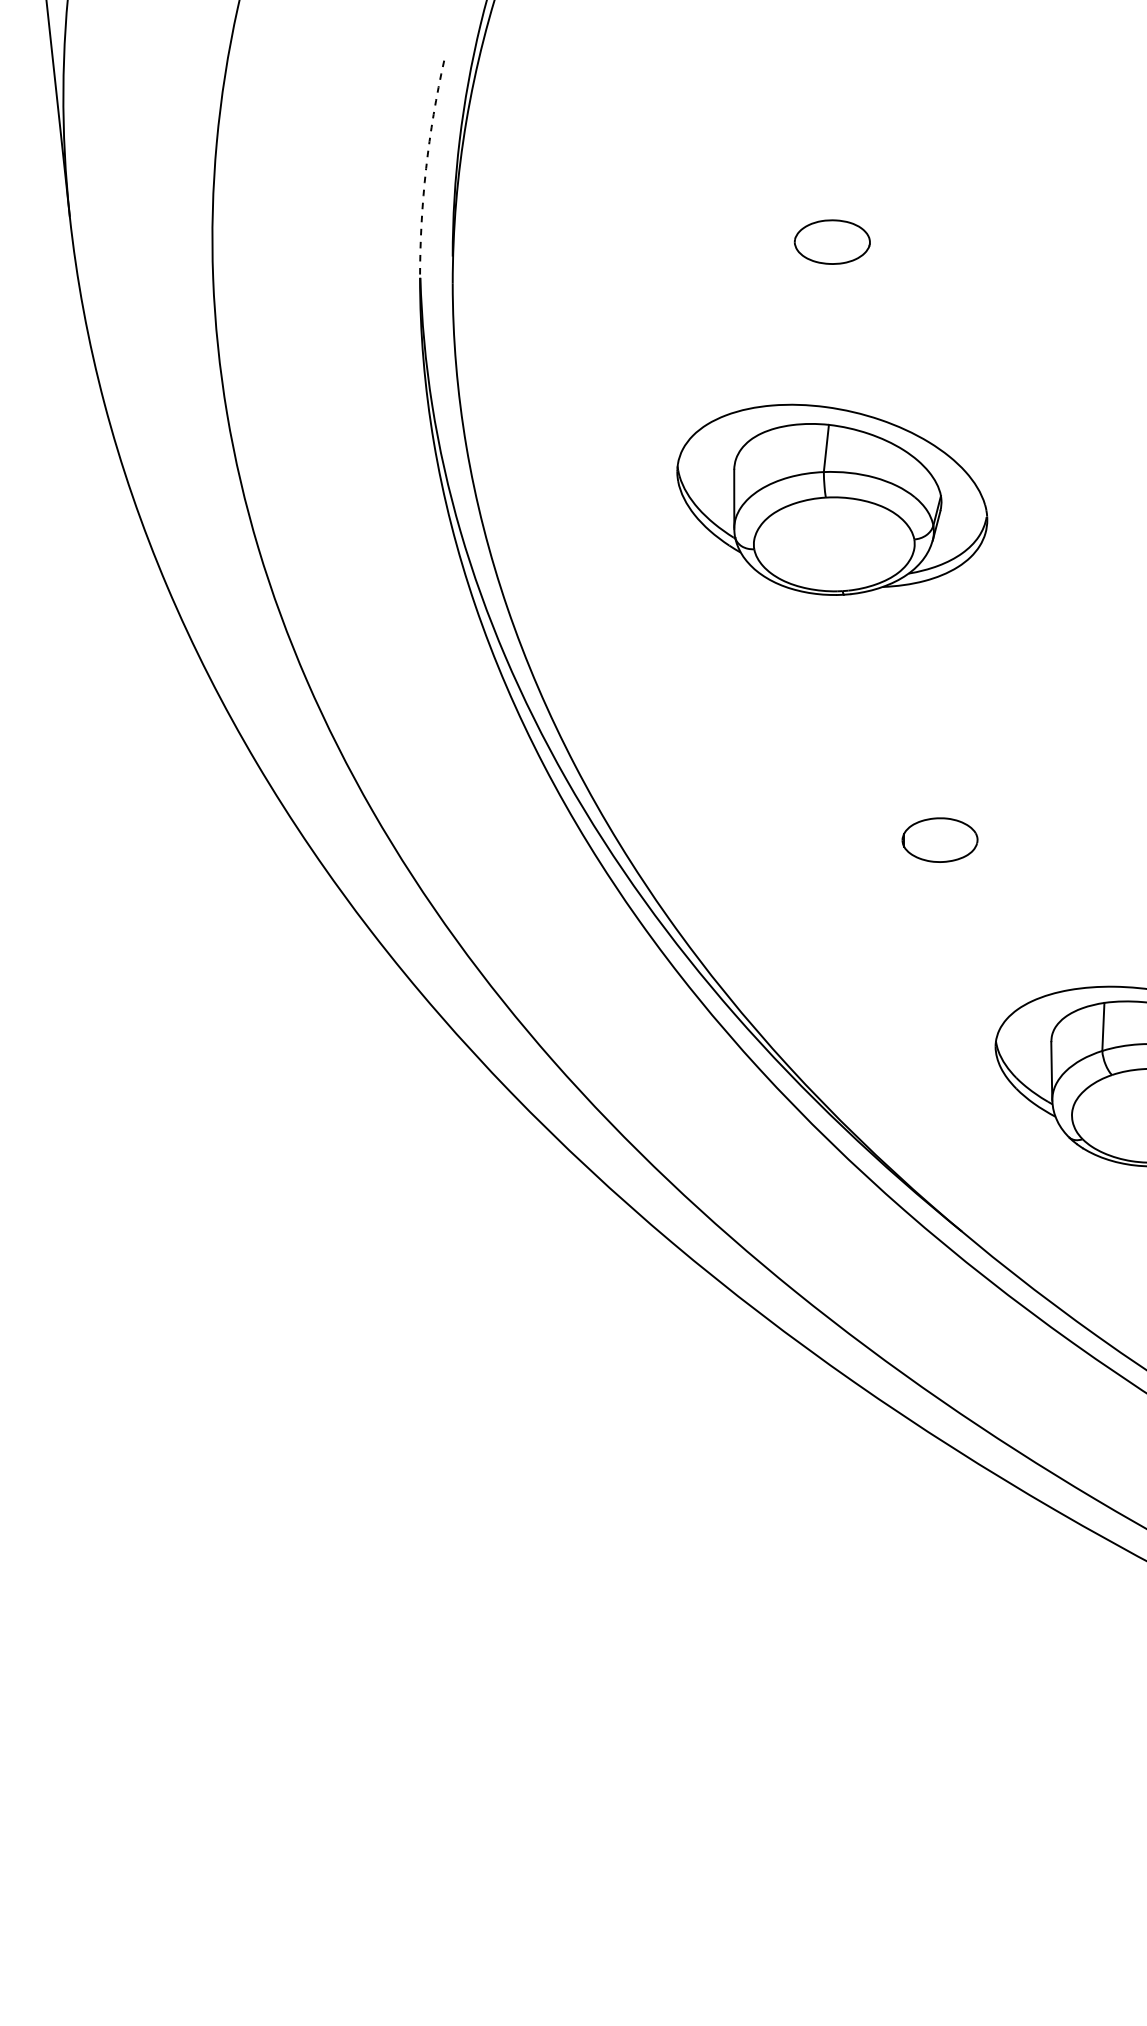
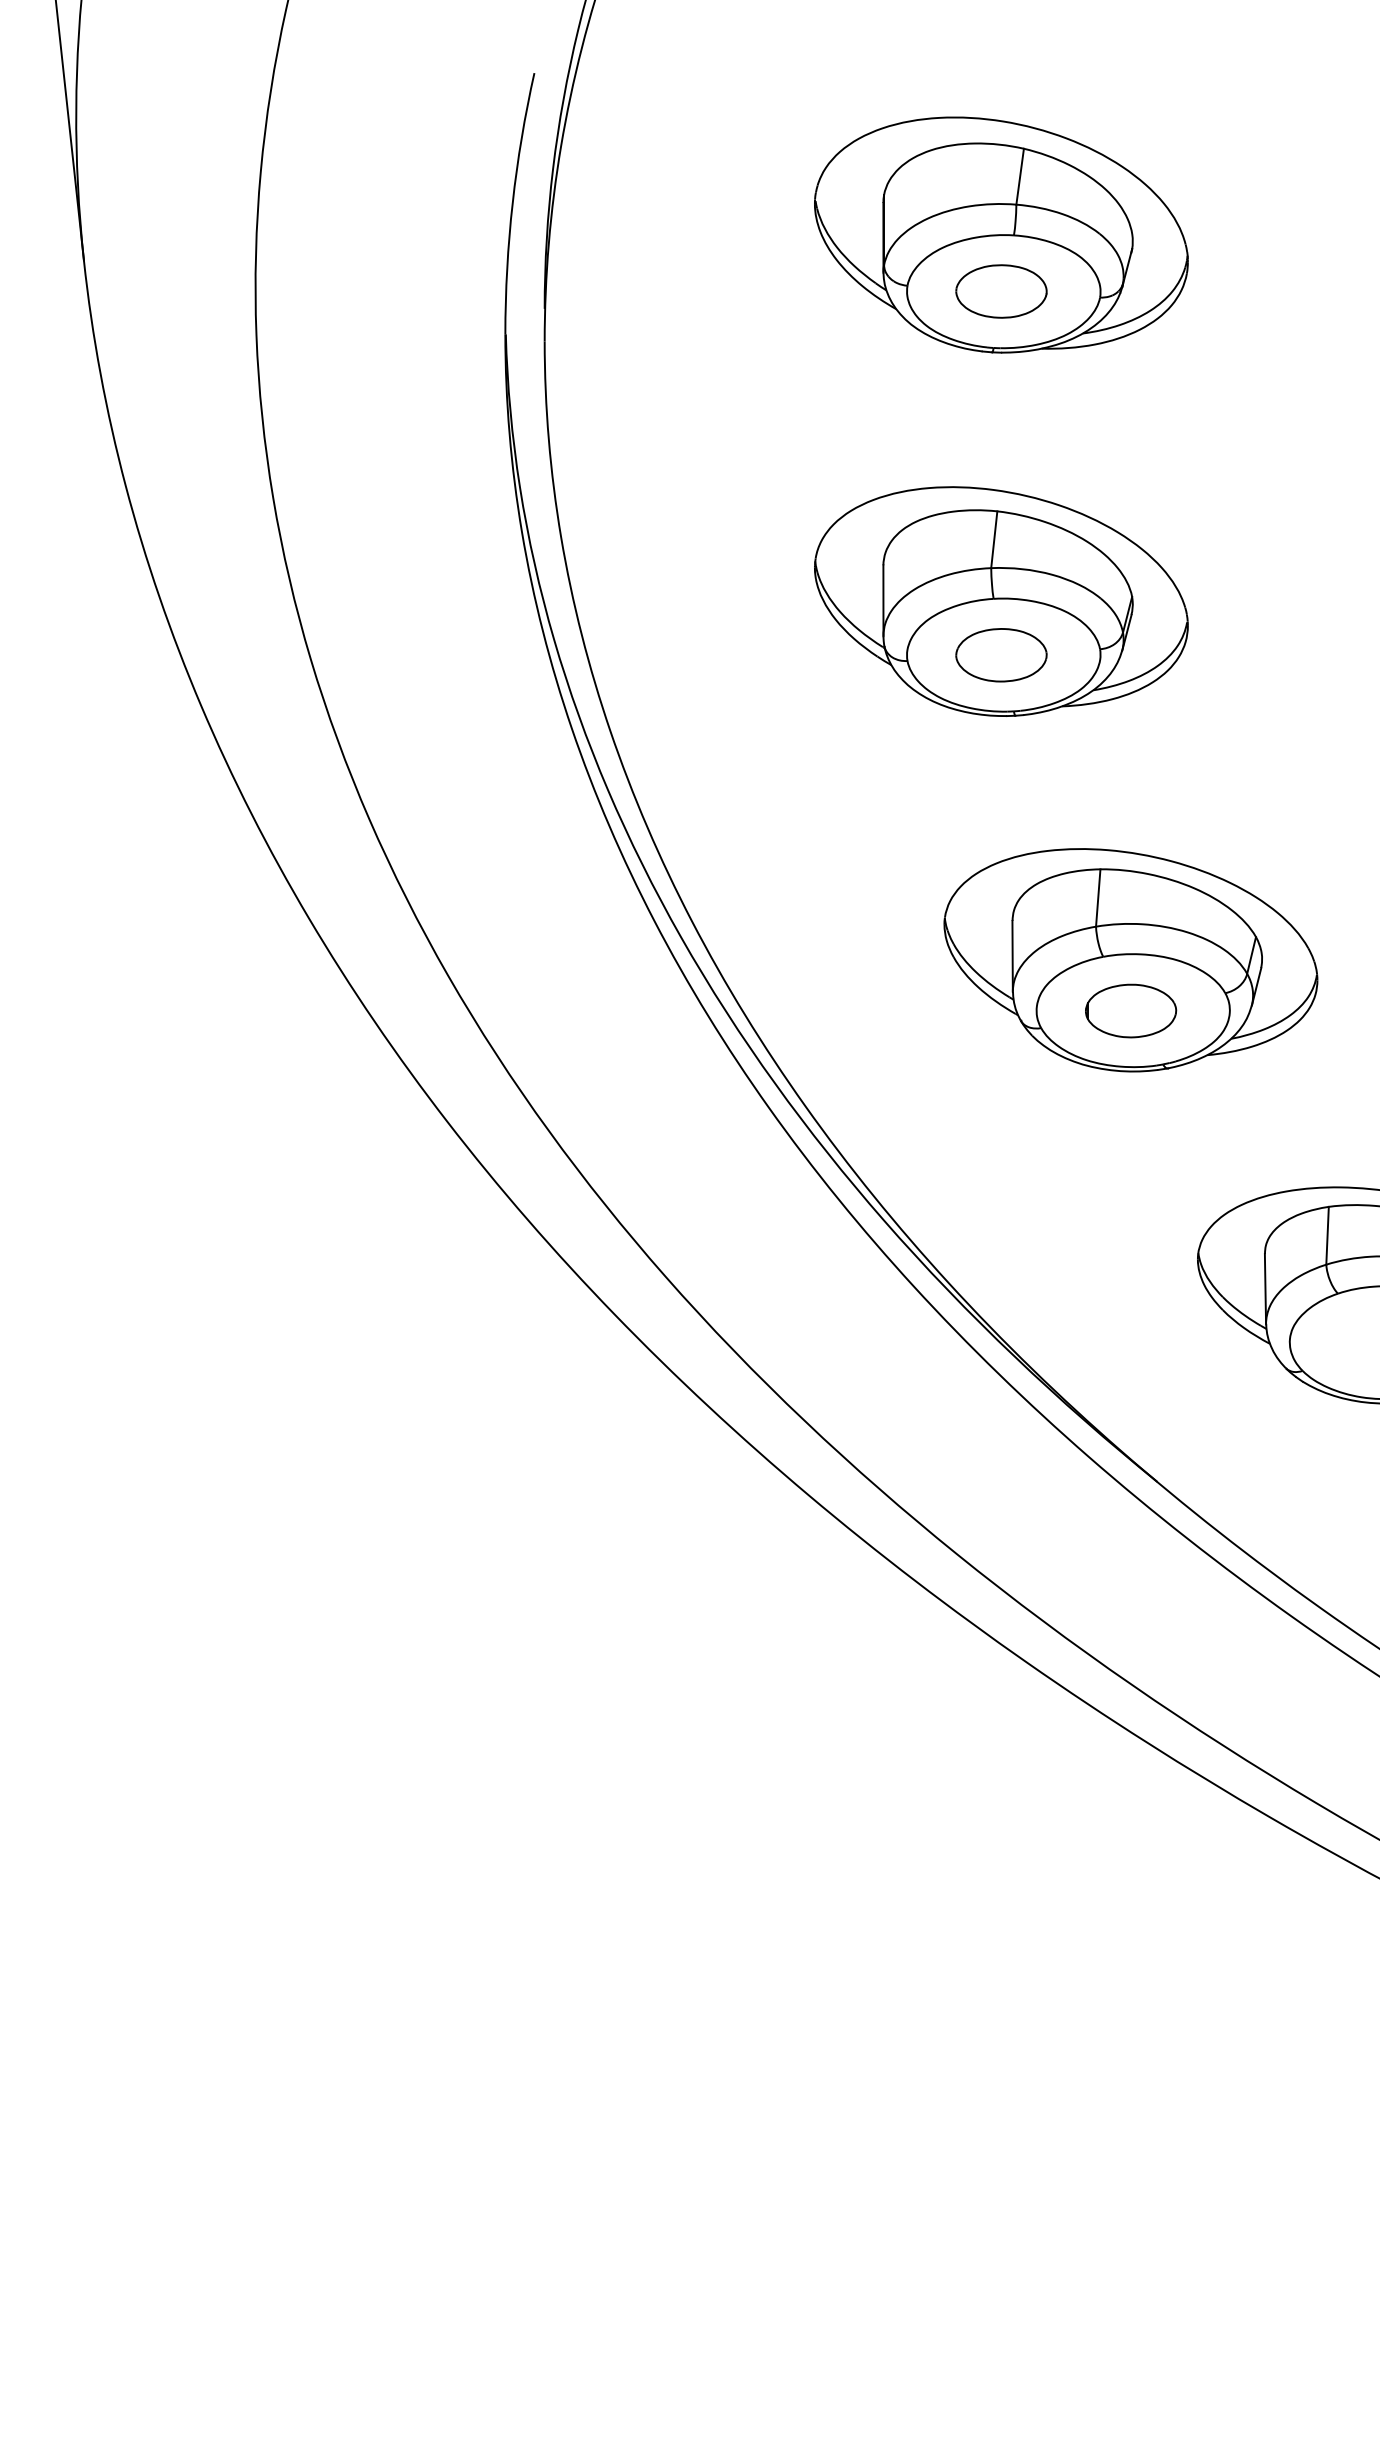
arc: (425, 168) -> (512, 202), dashed -> solid
part: (832, 194) -> (1001, 234), added
part: (832, 544) -> (1001, 655), added
part: (939, 798) -> (1130, 960), added

